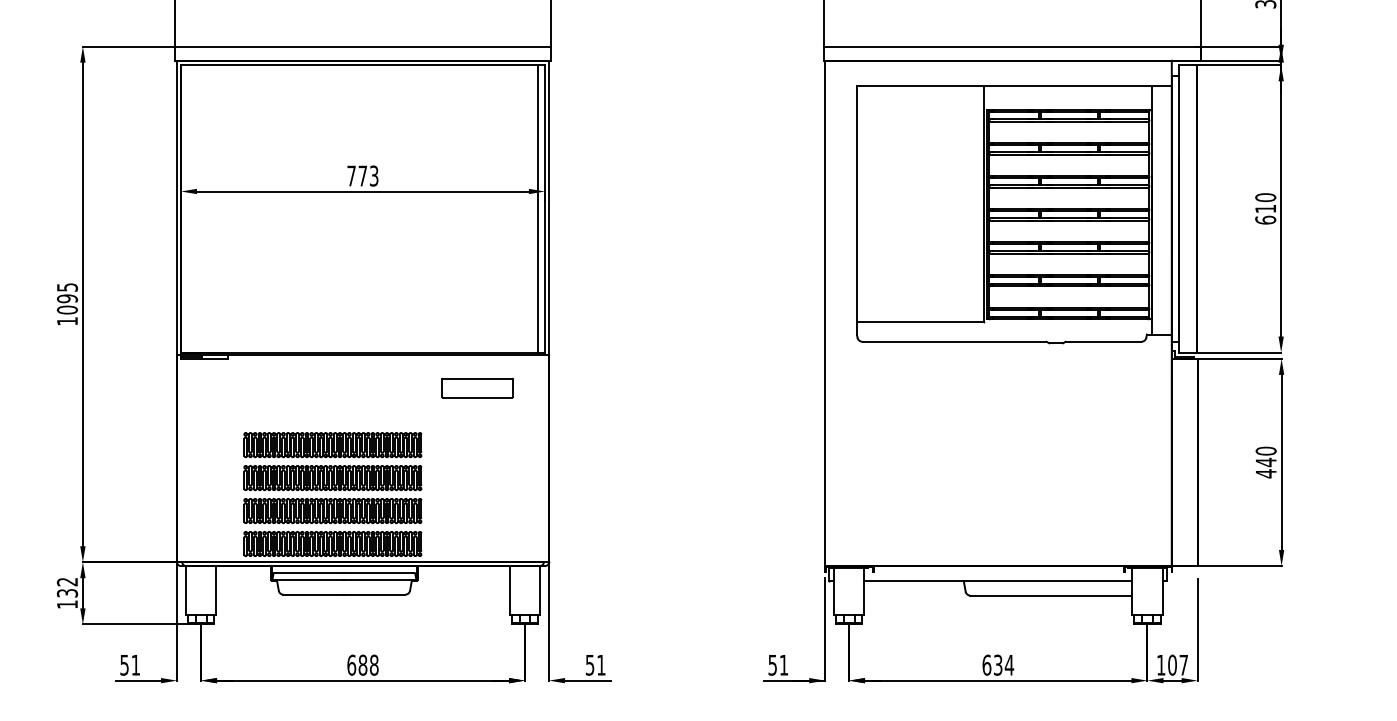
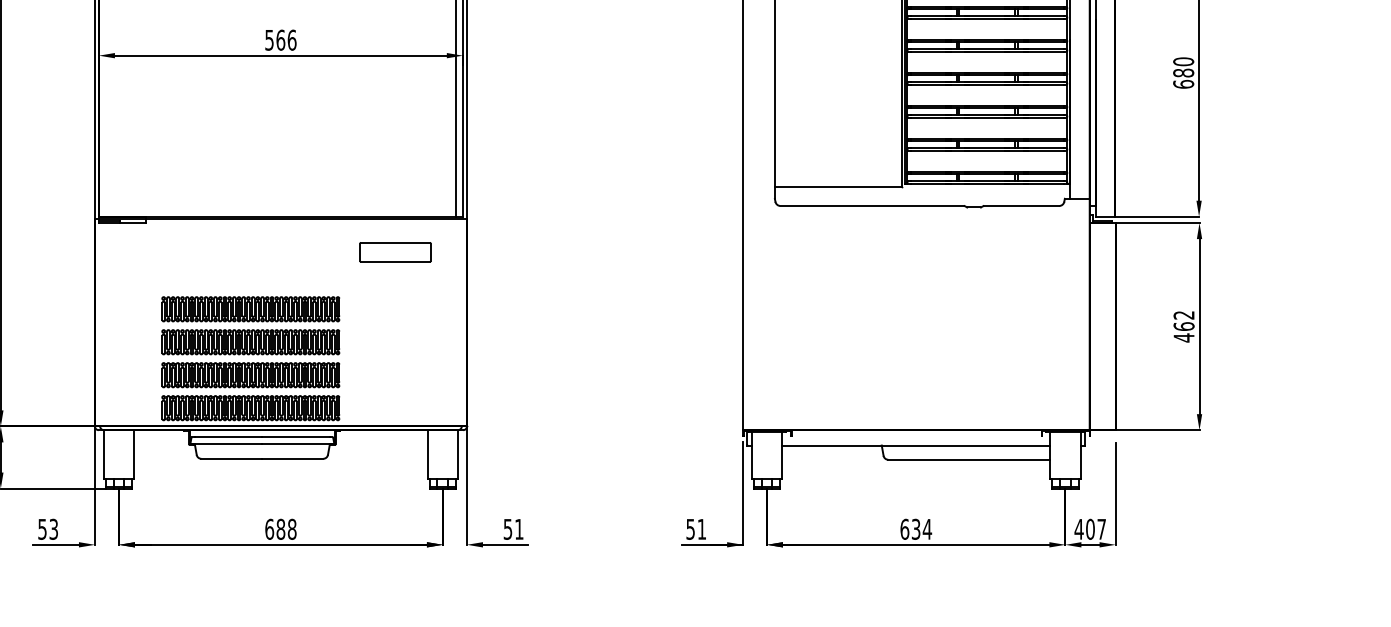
text: (362, 175) -> (280, 39), 773 -> 566
text: (1265, 208) -> (1183, 72), 610 -> 680
text: (1265, 456) -> (1183, 320), 440 -> 462
text: (135, 664) -> (53, 528), 51 -> 53
text: (1160, 665) -> (1078, 529), 107 -> 407

